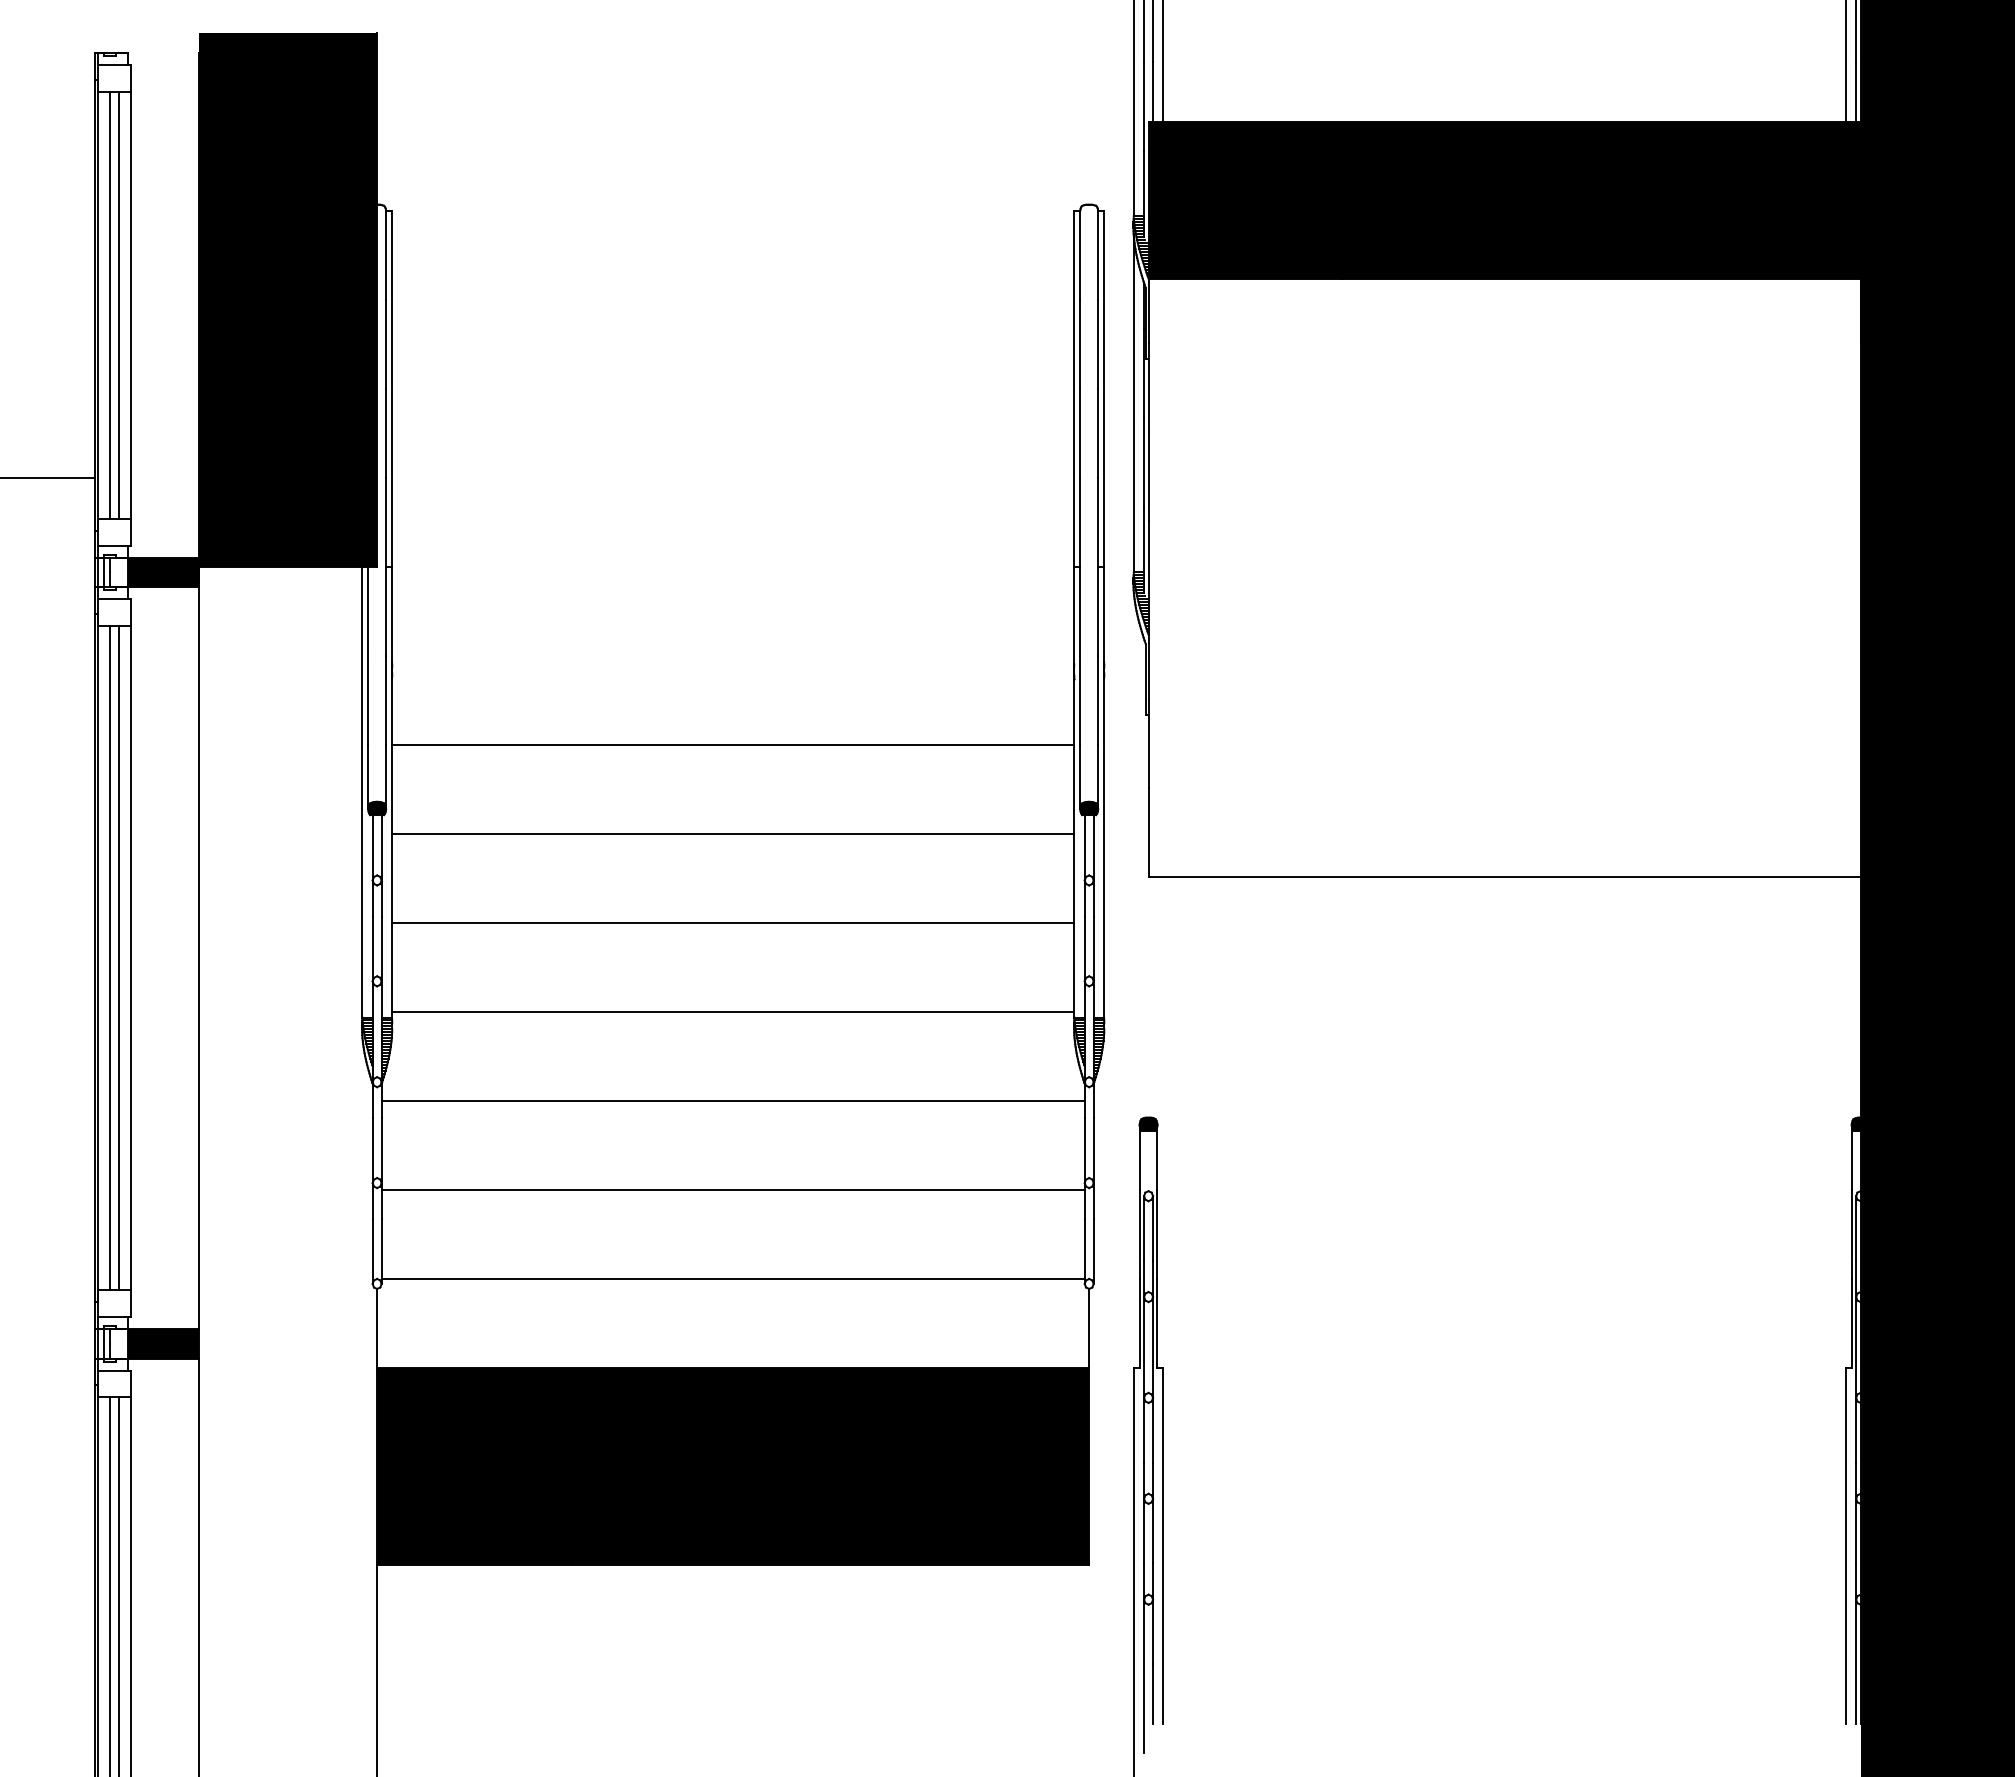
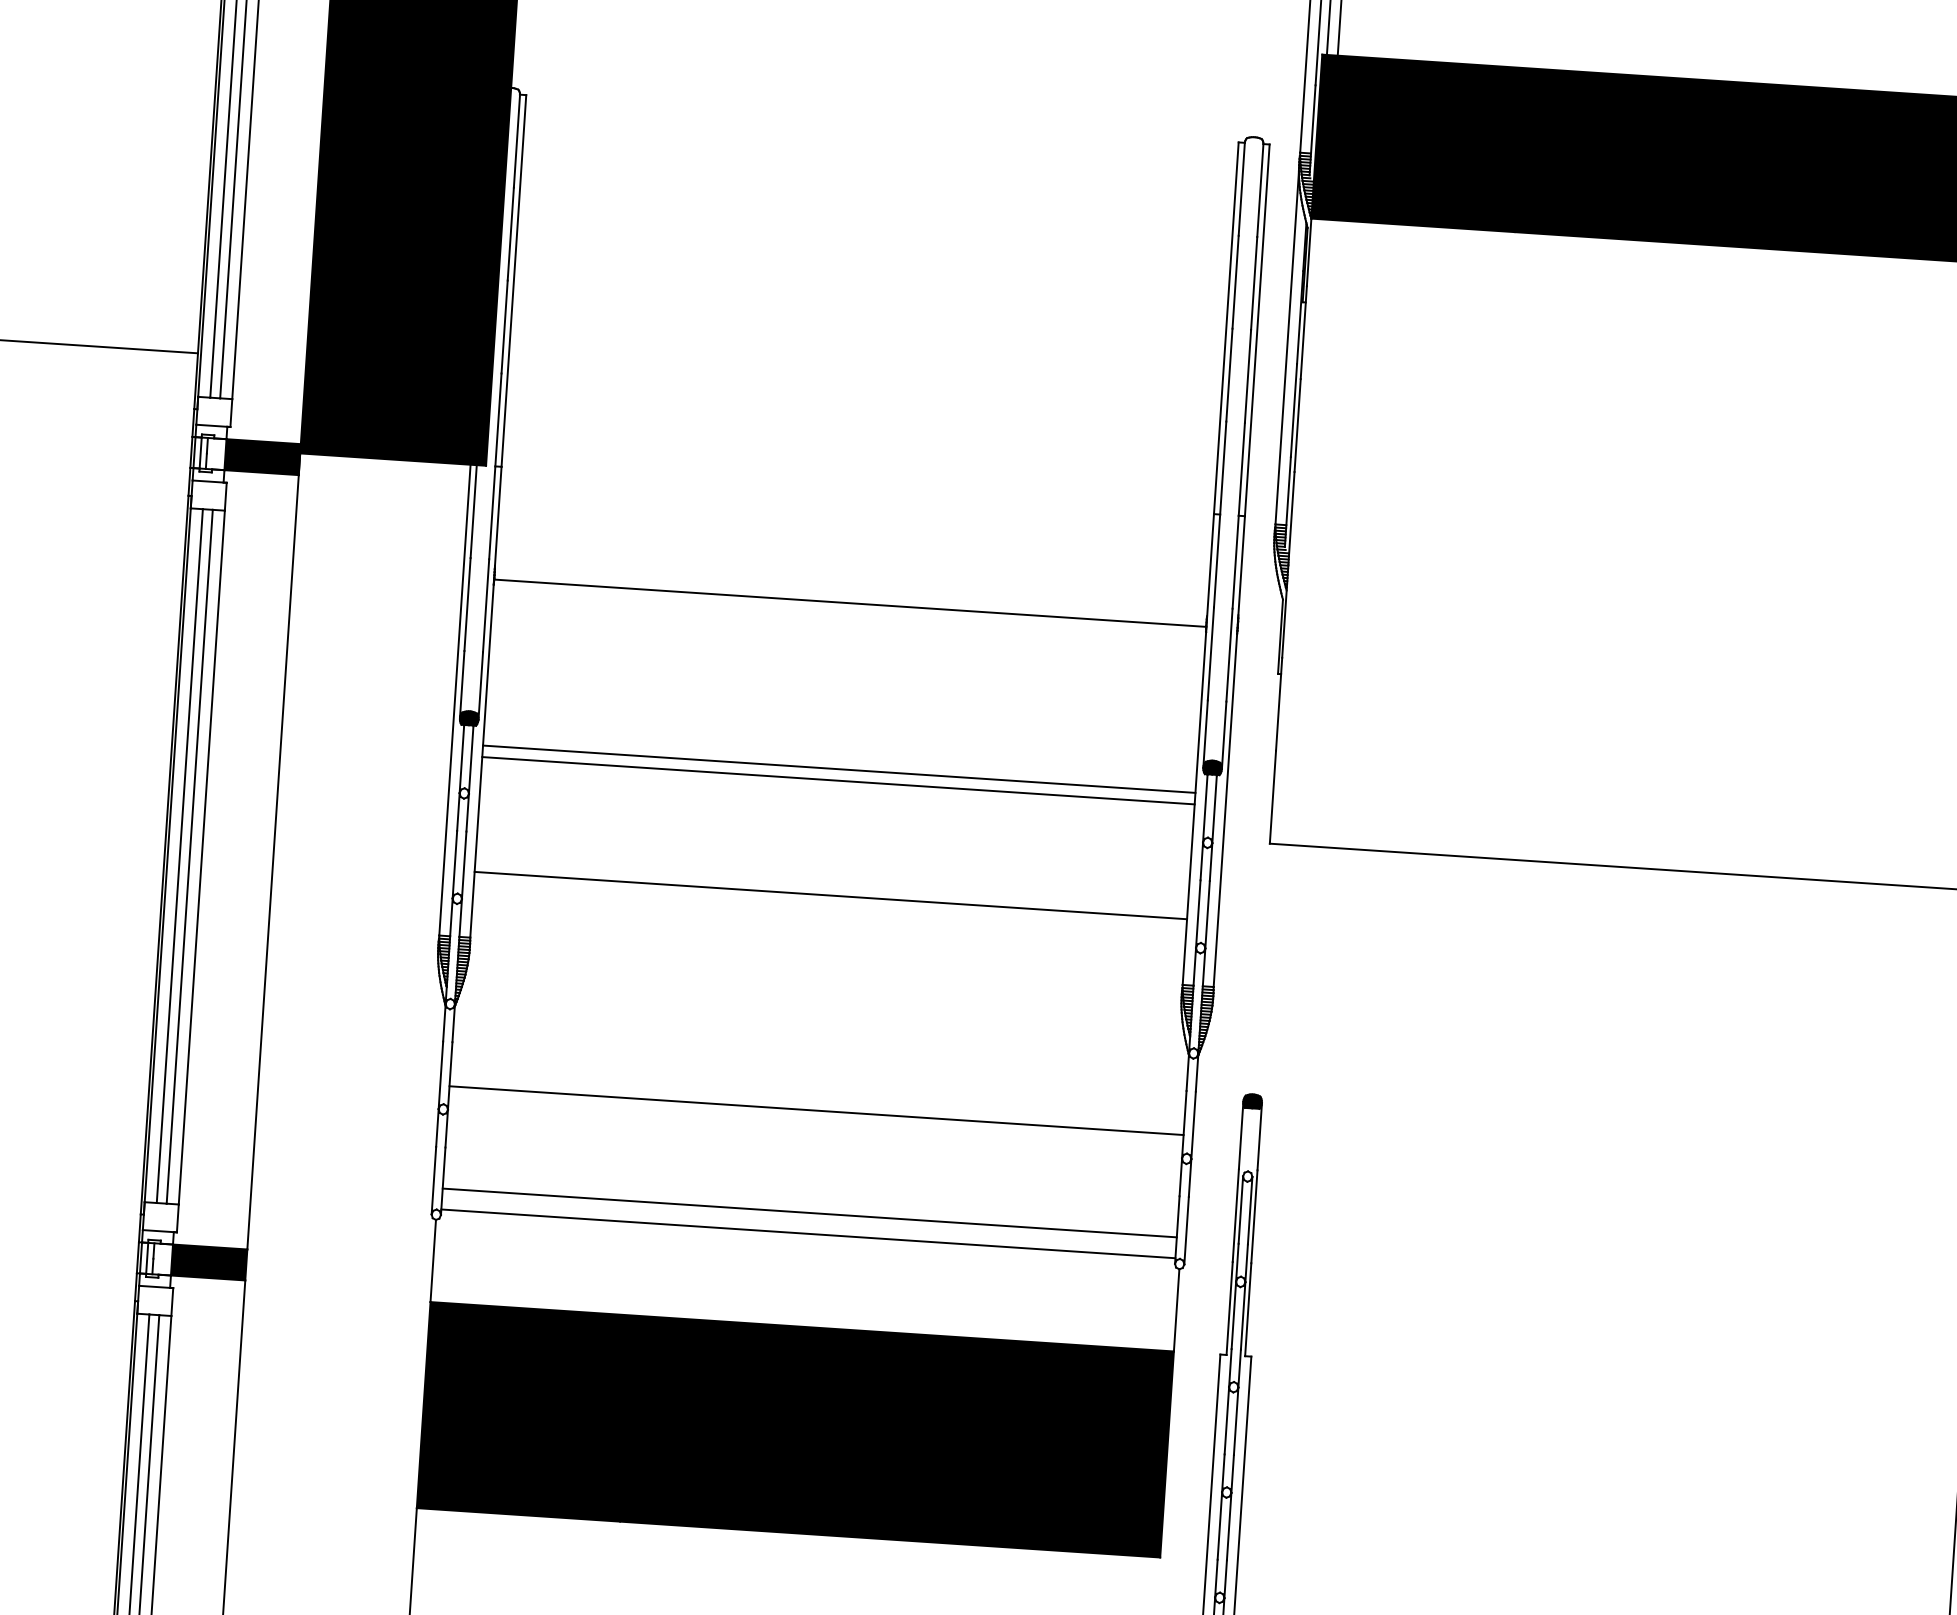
line: (733, 744) -> (850, 603), moved
line: (733, 922) -> (838, 780), moved
line: (733, 1011) -> (831, 895), moved
line: (732, 1100) -> (815, 1110), moved
line: (732, 1189) -> (809, 1212), moved

